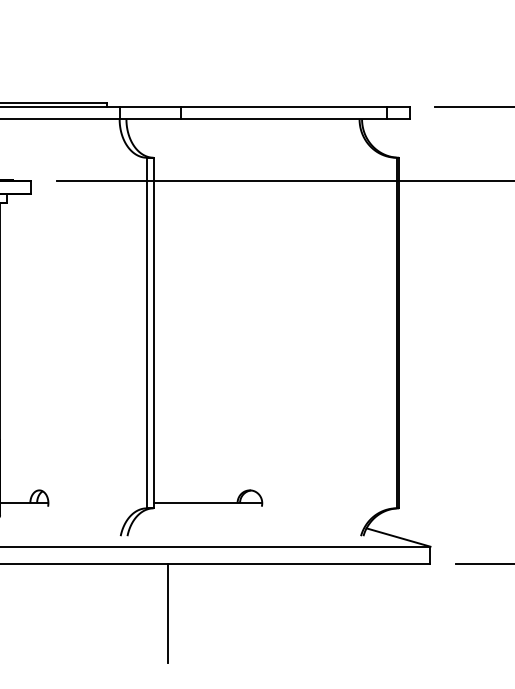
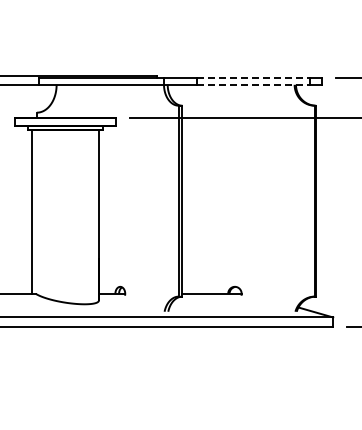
line: (285, 105) -> (254, 77), solid -> dashed
line: (285, 118) -> (254, 84), solid -> dashed
line: (168, 612) -> (190, 353), removed

